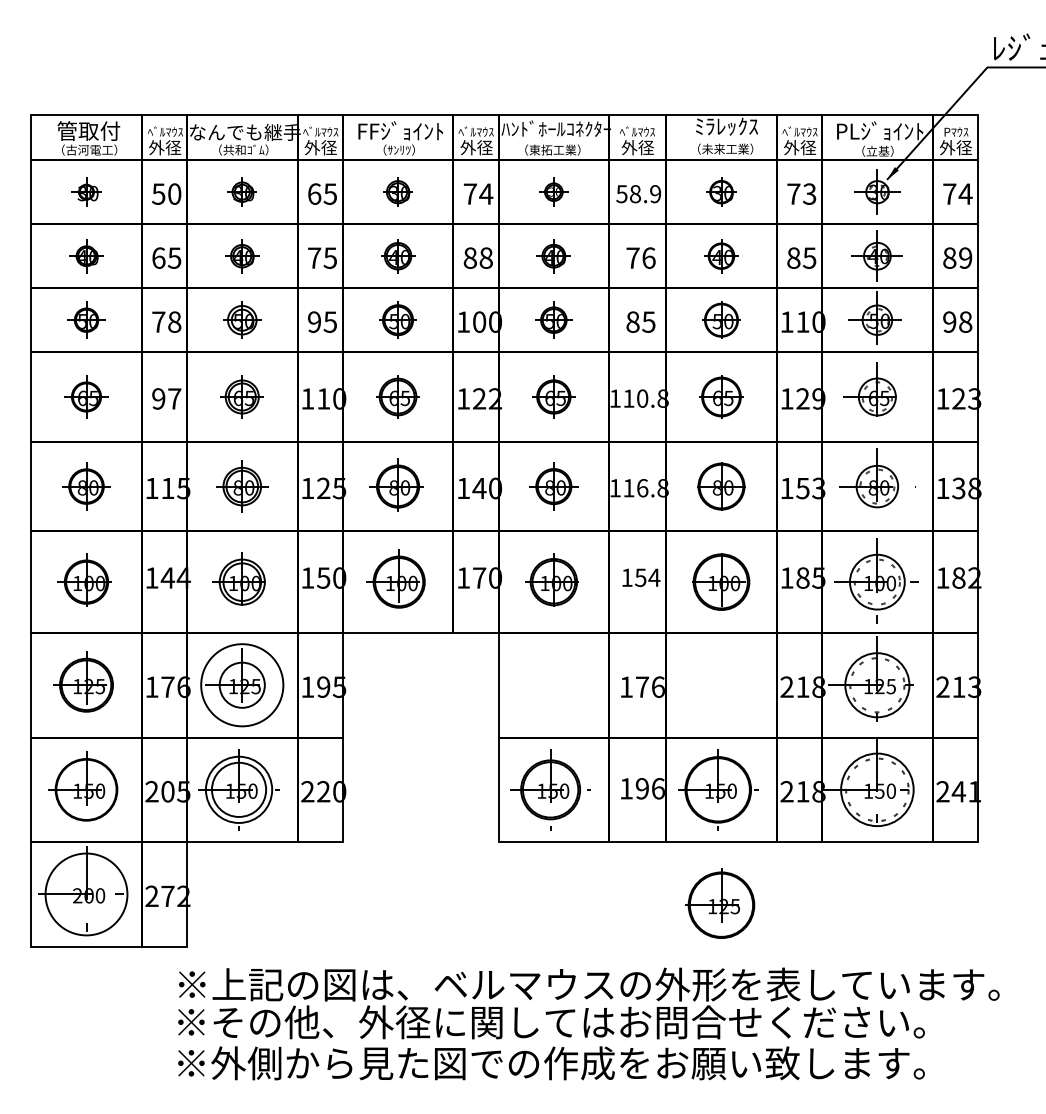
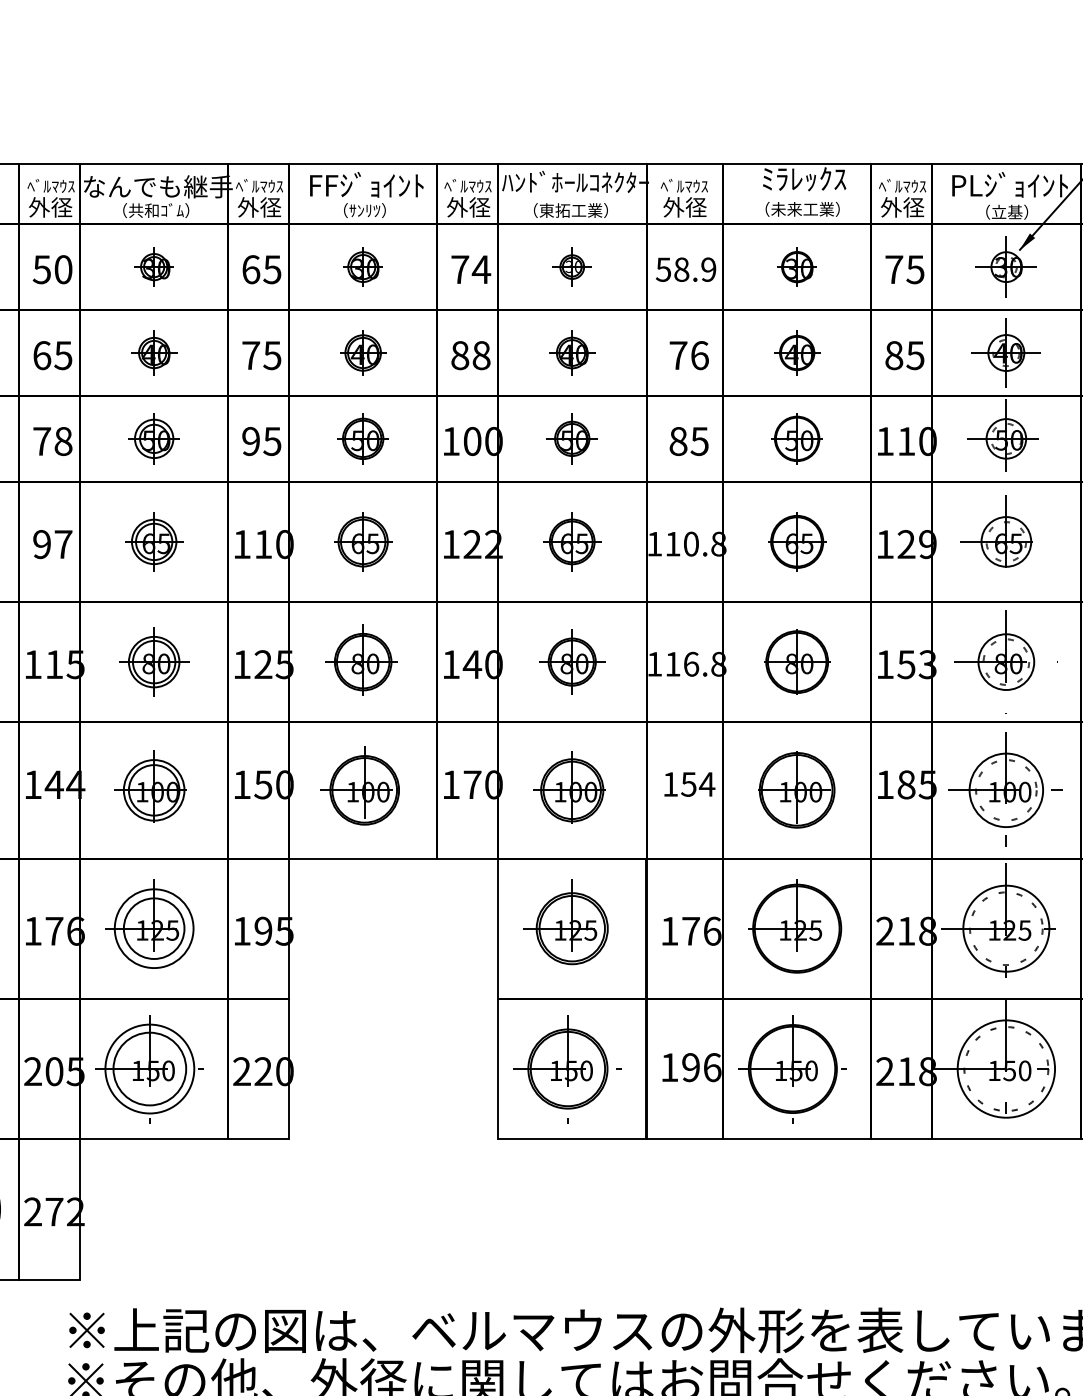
text: (809, 193) -> (915, 268), 73 -> 75
part: (549, 680) -> (566, 922), added
circle: (241, 684) -> (153, 927), size x0.71
part: (720, 903) -> (795, 926), moved

